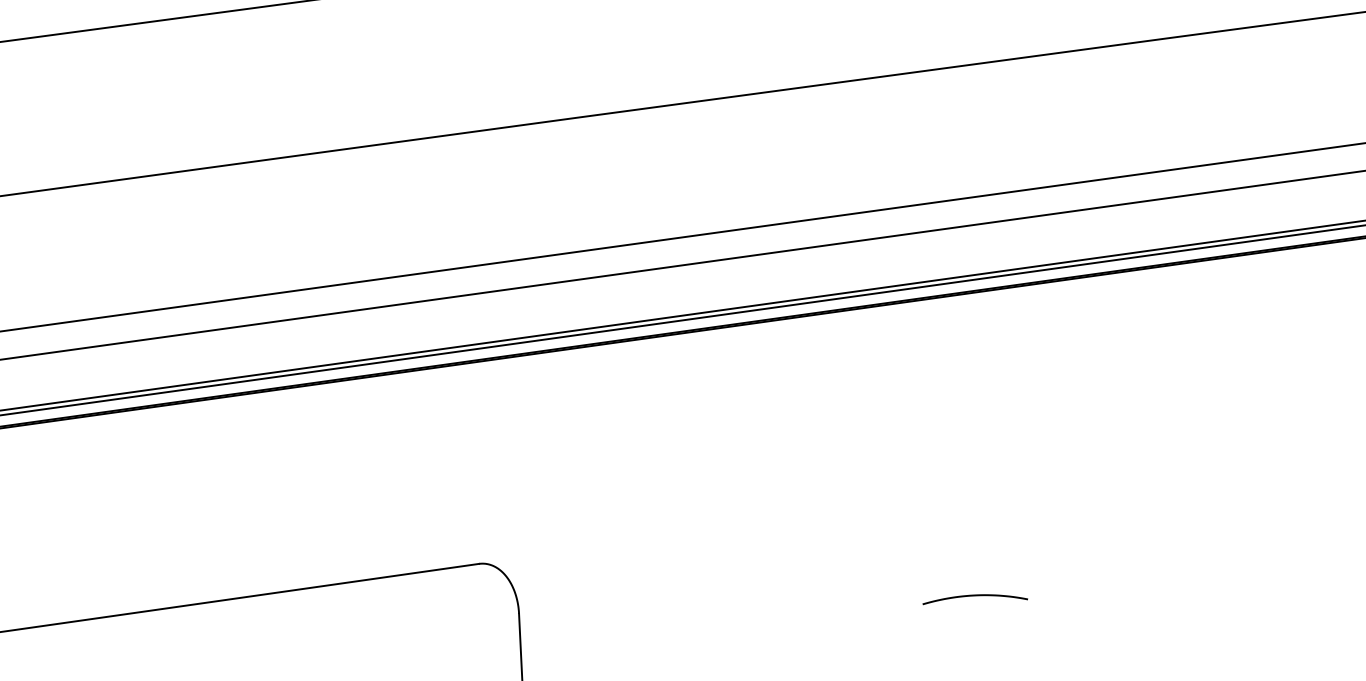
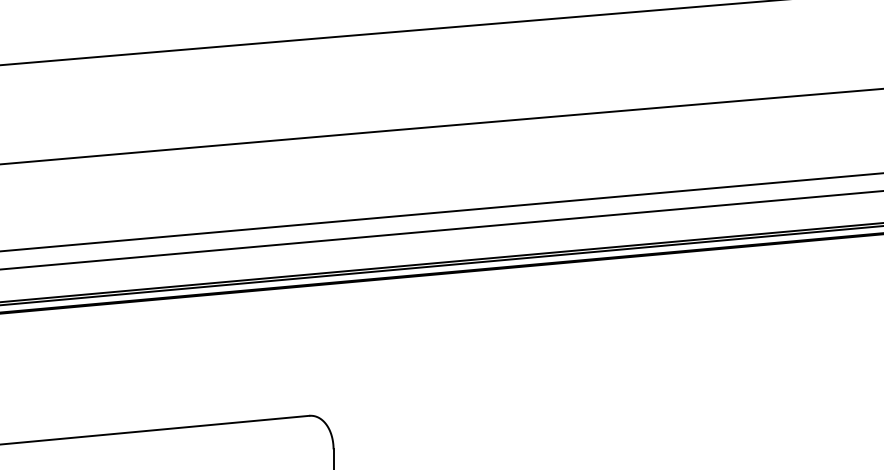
curve: (975, 596) -> (628, 452), removed

